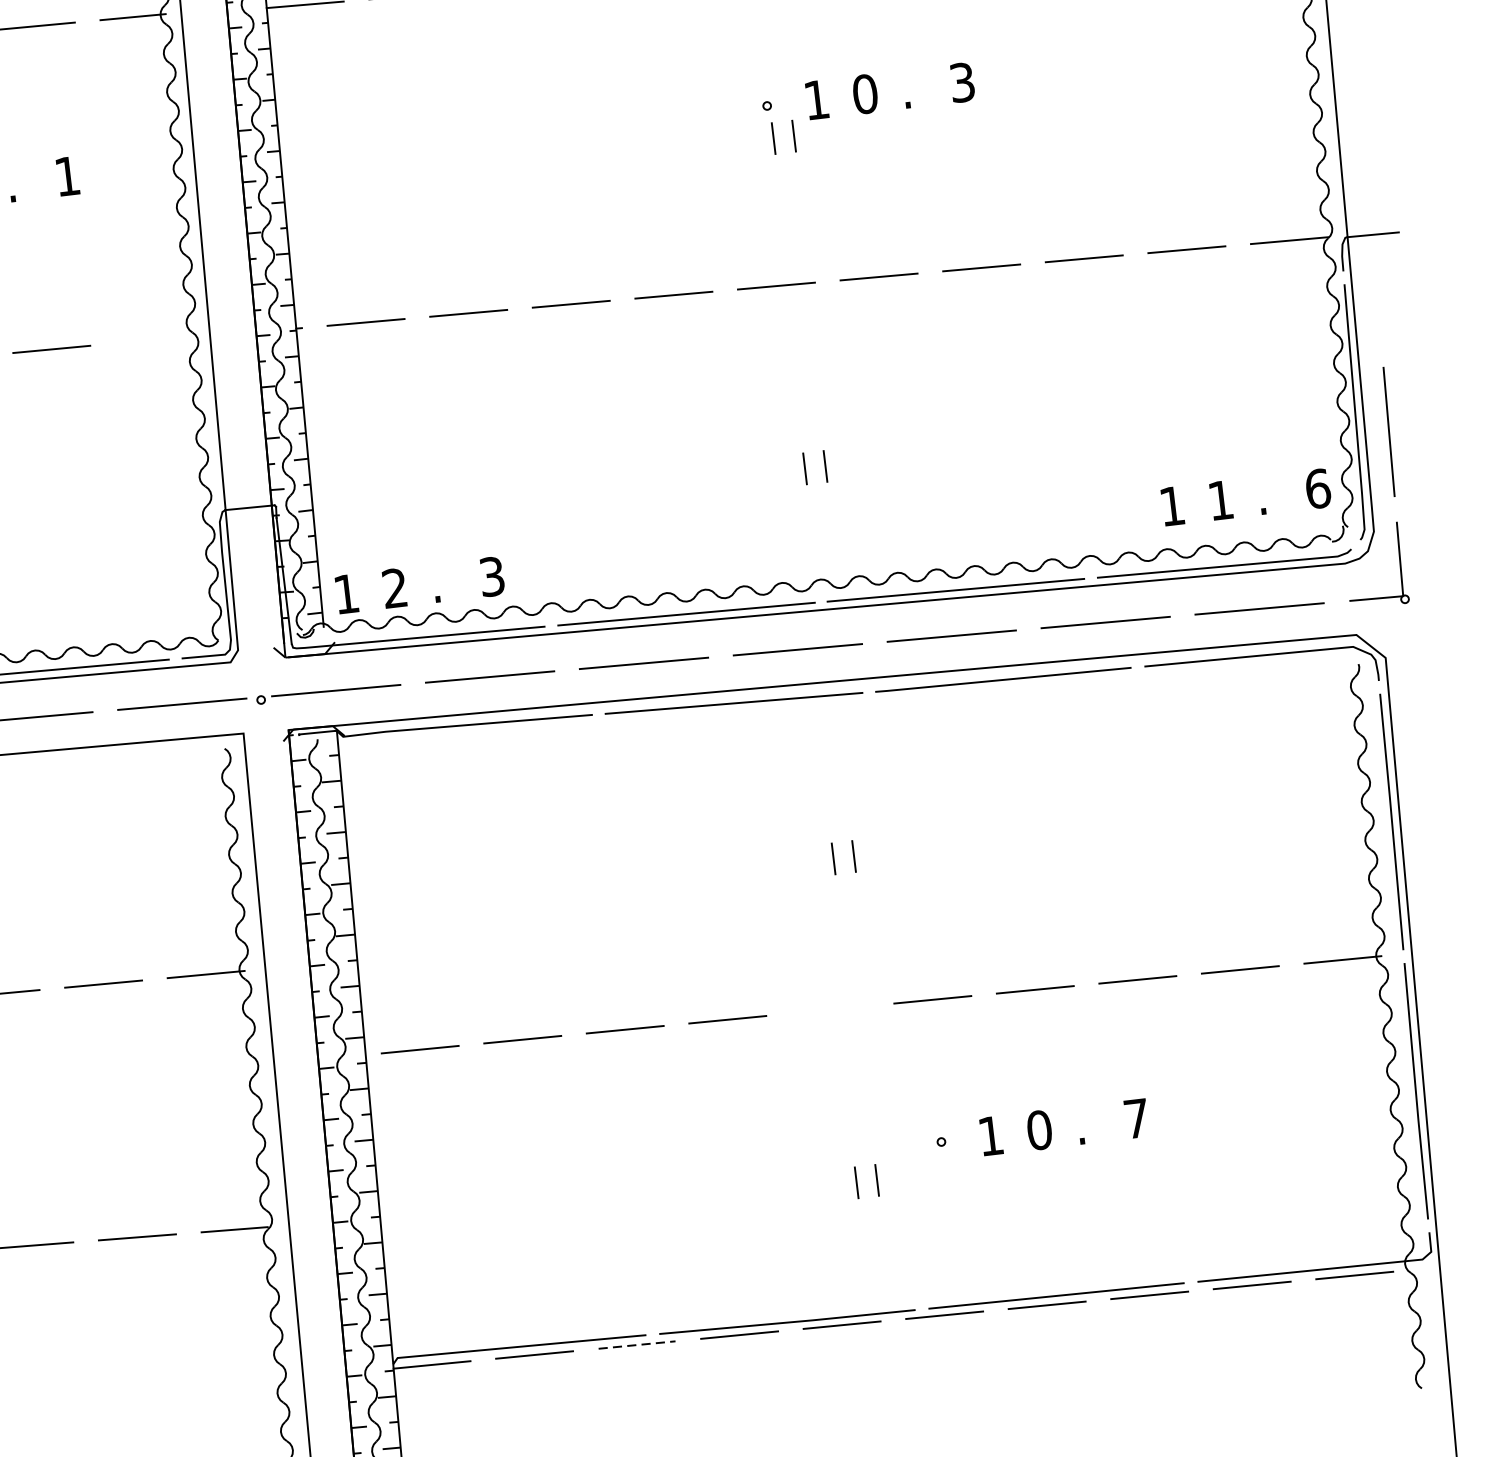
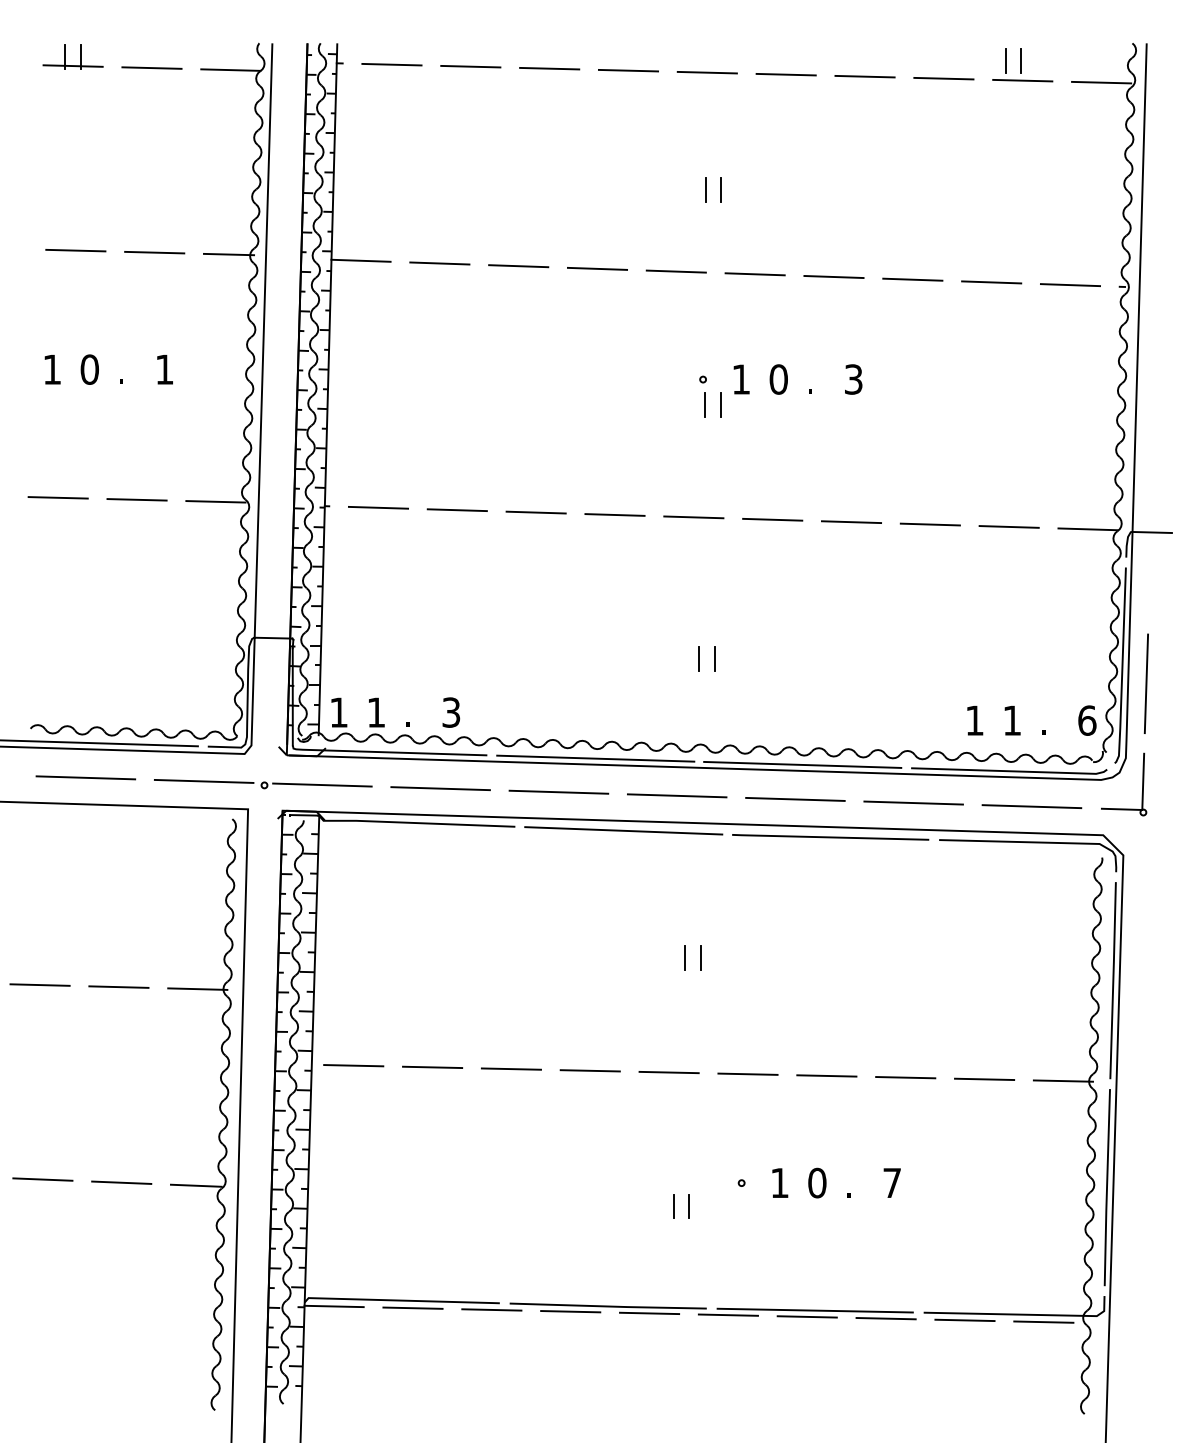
line: (153, 339) -> (215, 501), added
text: (393, 588) -> (375, 712), 2 -> 1
line: (829, 1009) -> (668, 1072), added
line: (636, 1344) -> (491, 1309), dashed -> solid

